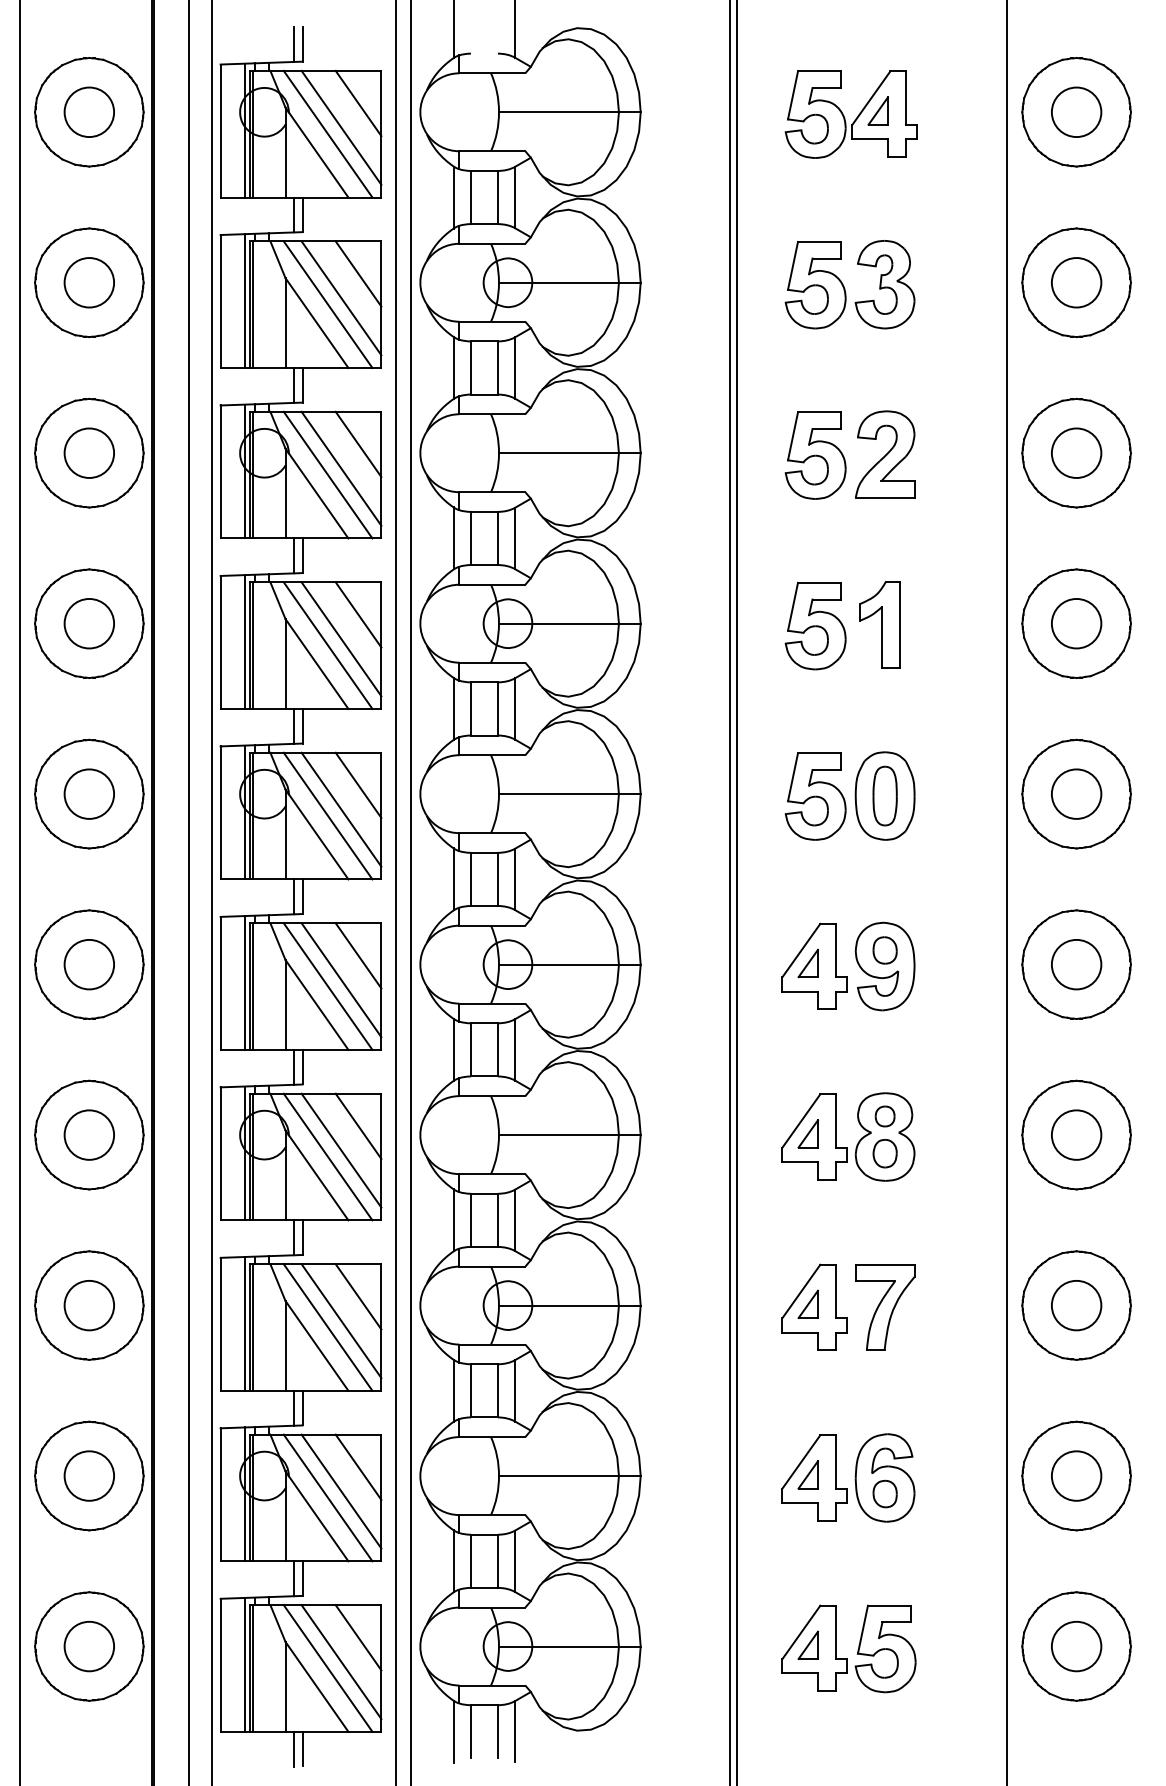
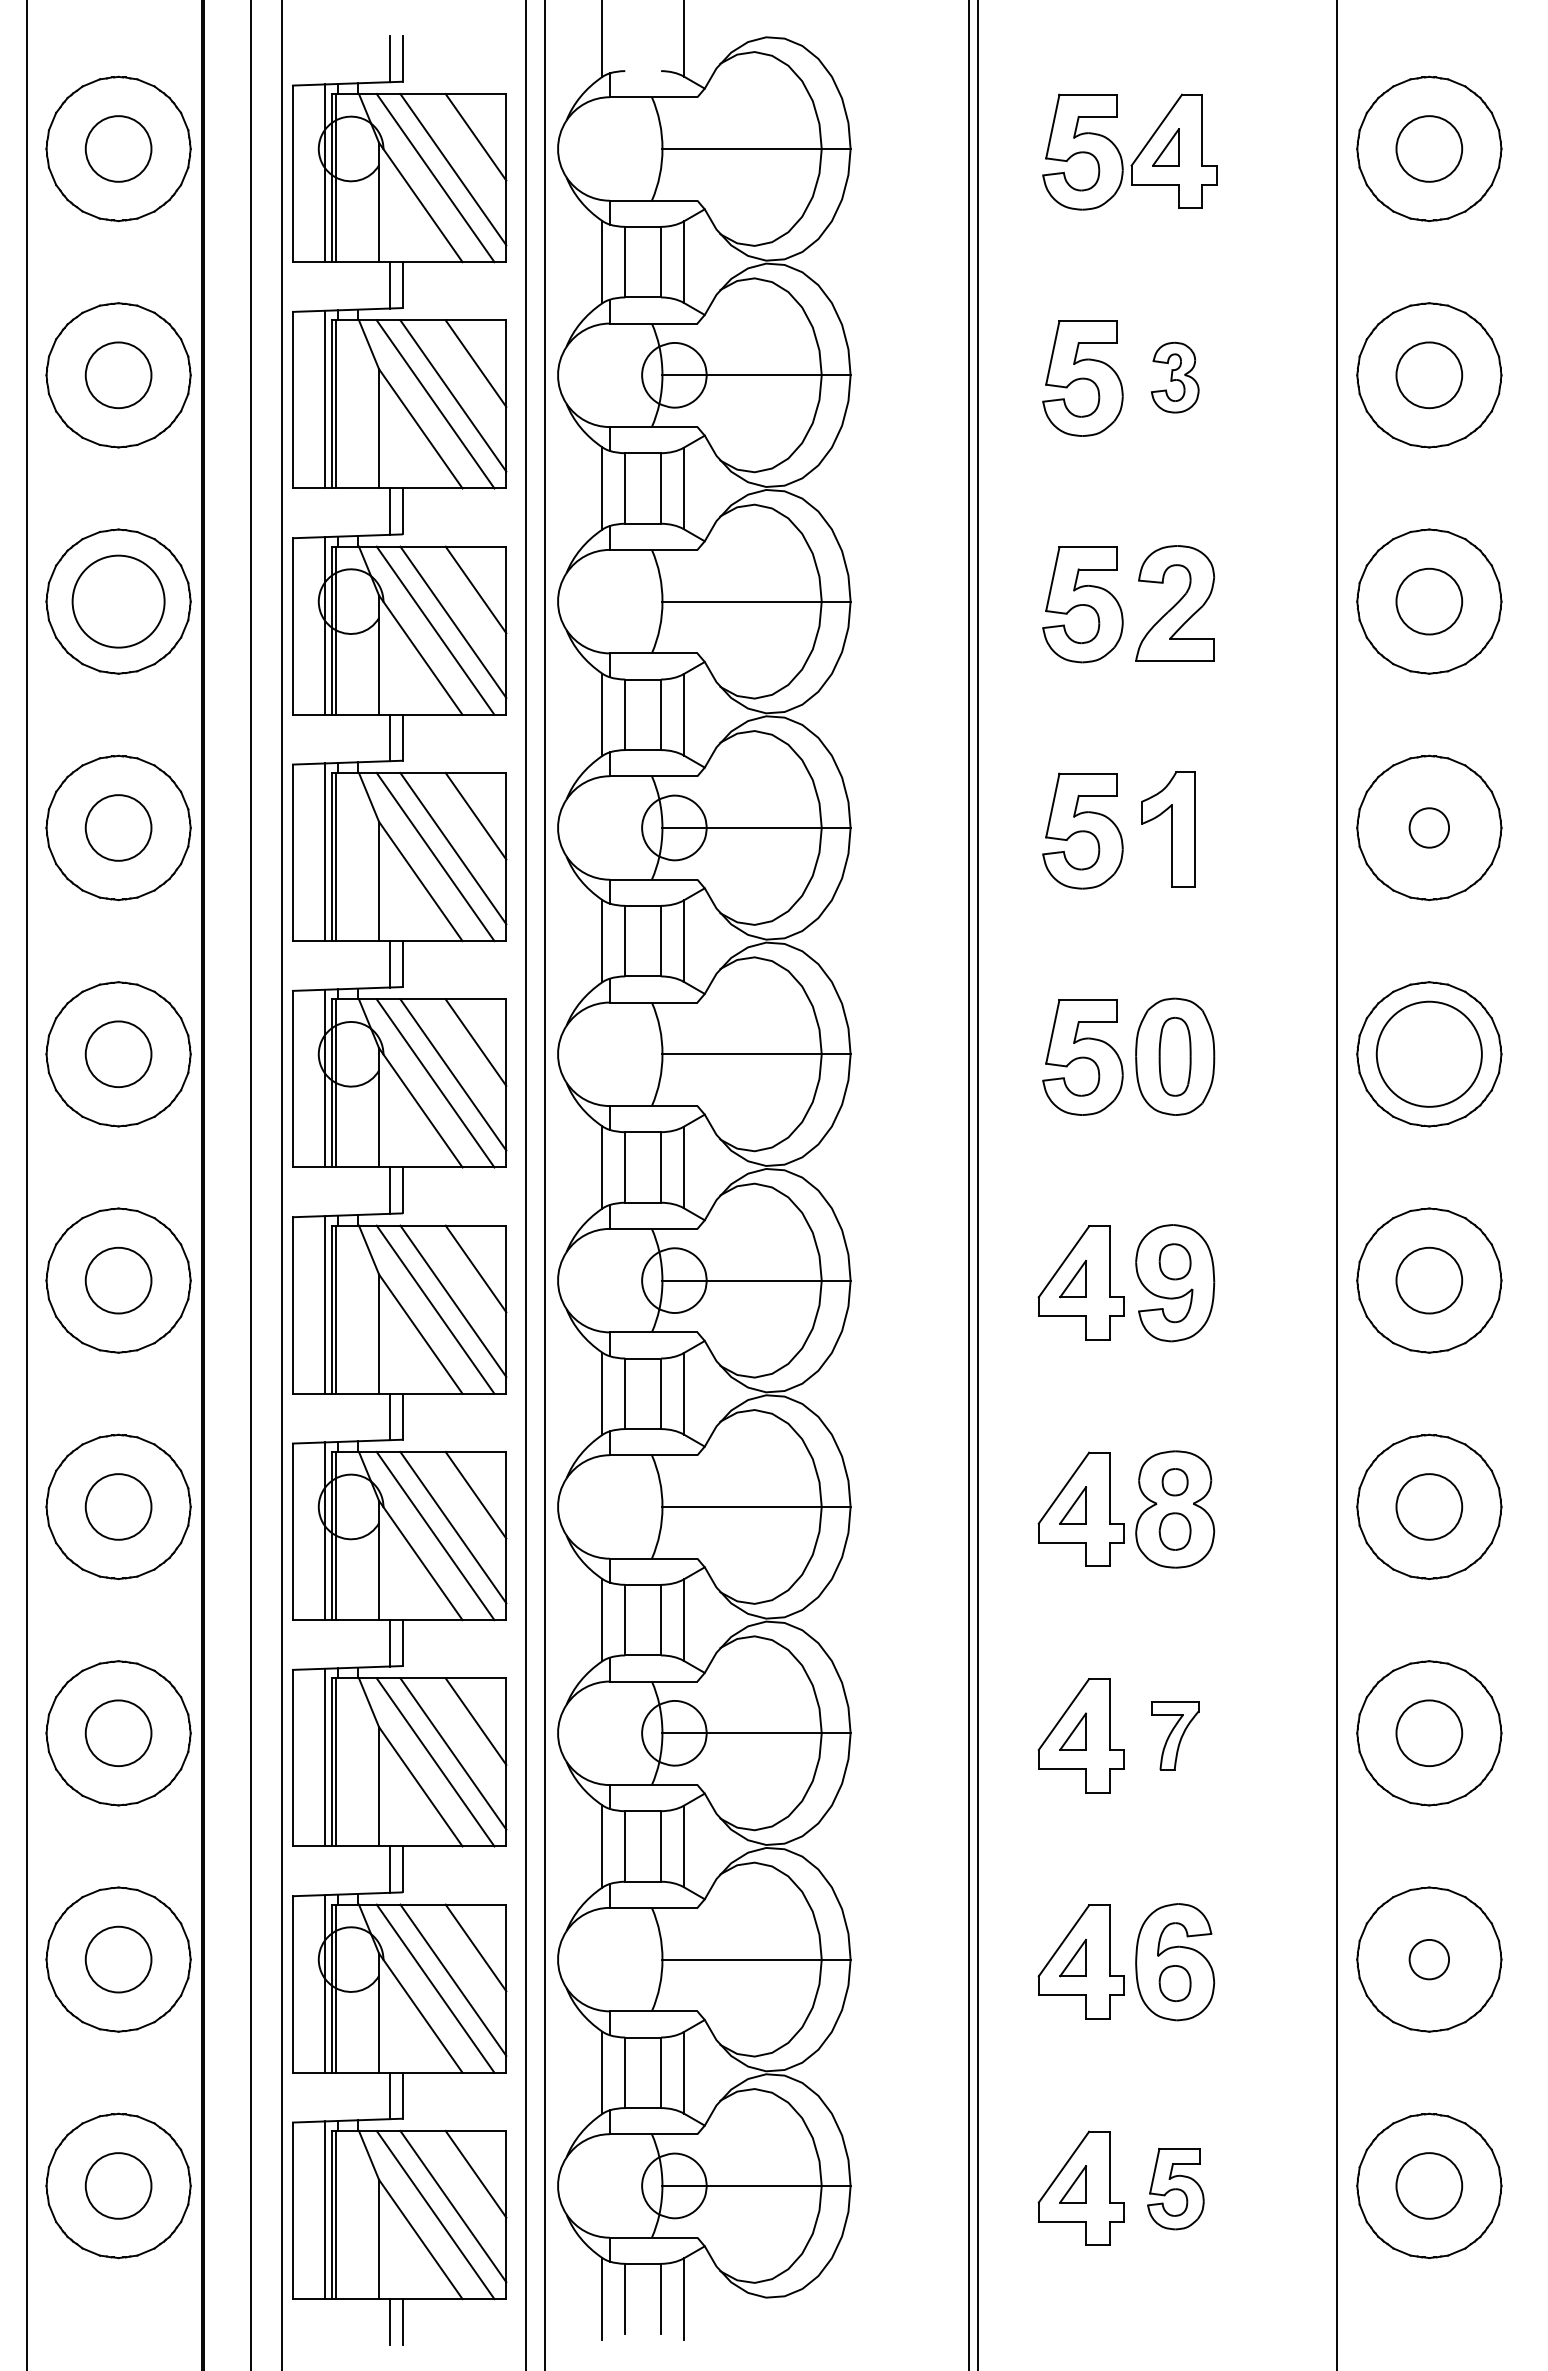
part: (885, 284) -> (1175, 377), size x0.6
circle: (89, 453) -> (118, 601), size x1.4
circle: (1076, 623) -> (1429, 827), size x0.6
circle: (1076, 794) -> (1429, 1054), size x1.6
part: (884, 1307) -> (1174, 1735), size x0.6
circle: (1076, 1475) -> (1429, 1959), size x0.6
part: (885, 1648) -> (1175, 2188), size x0.7

